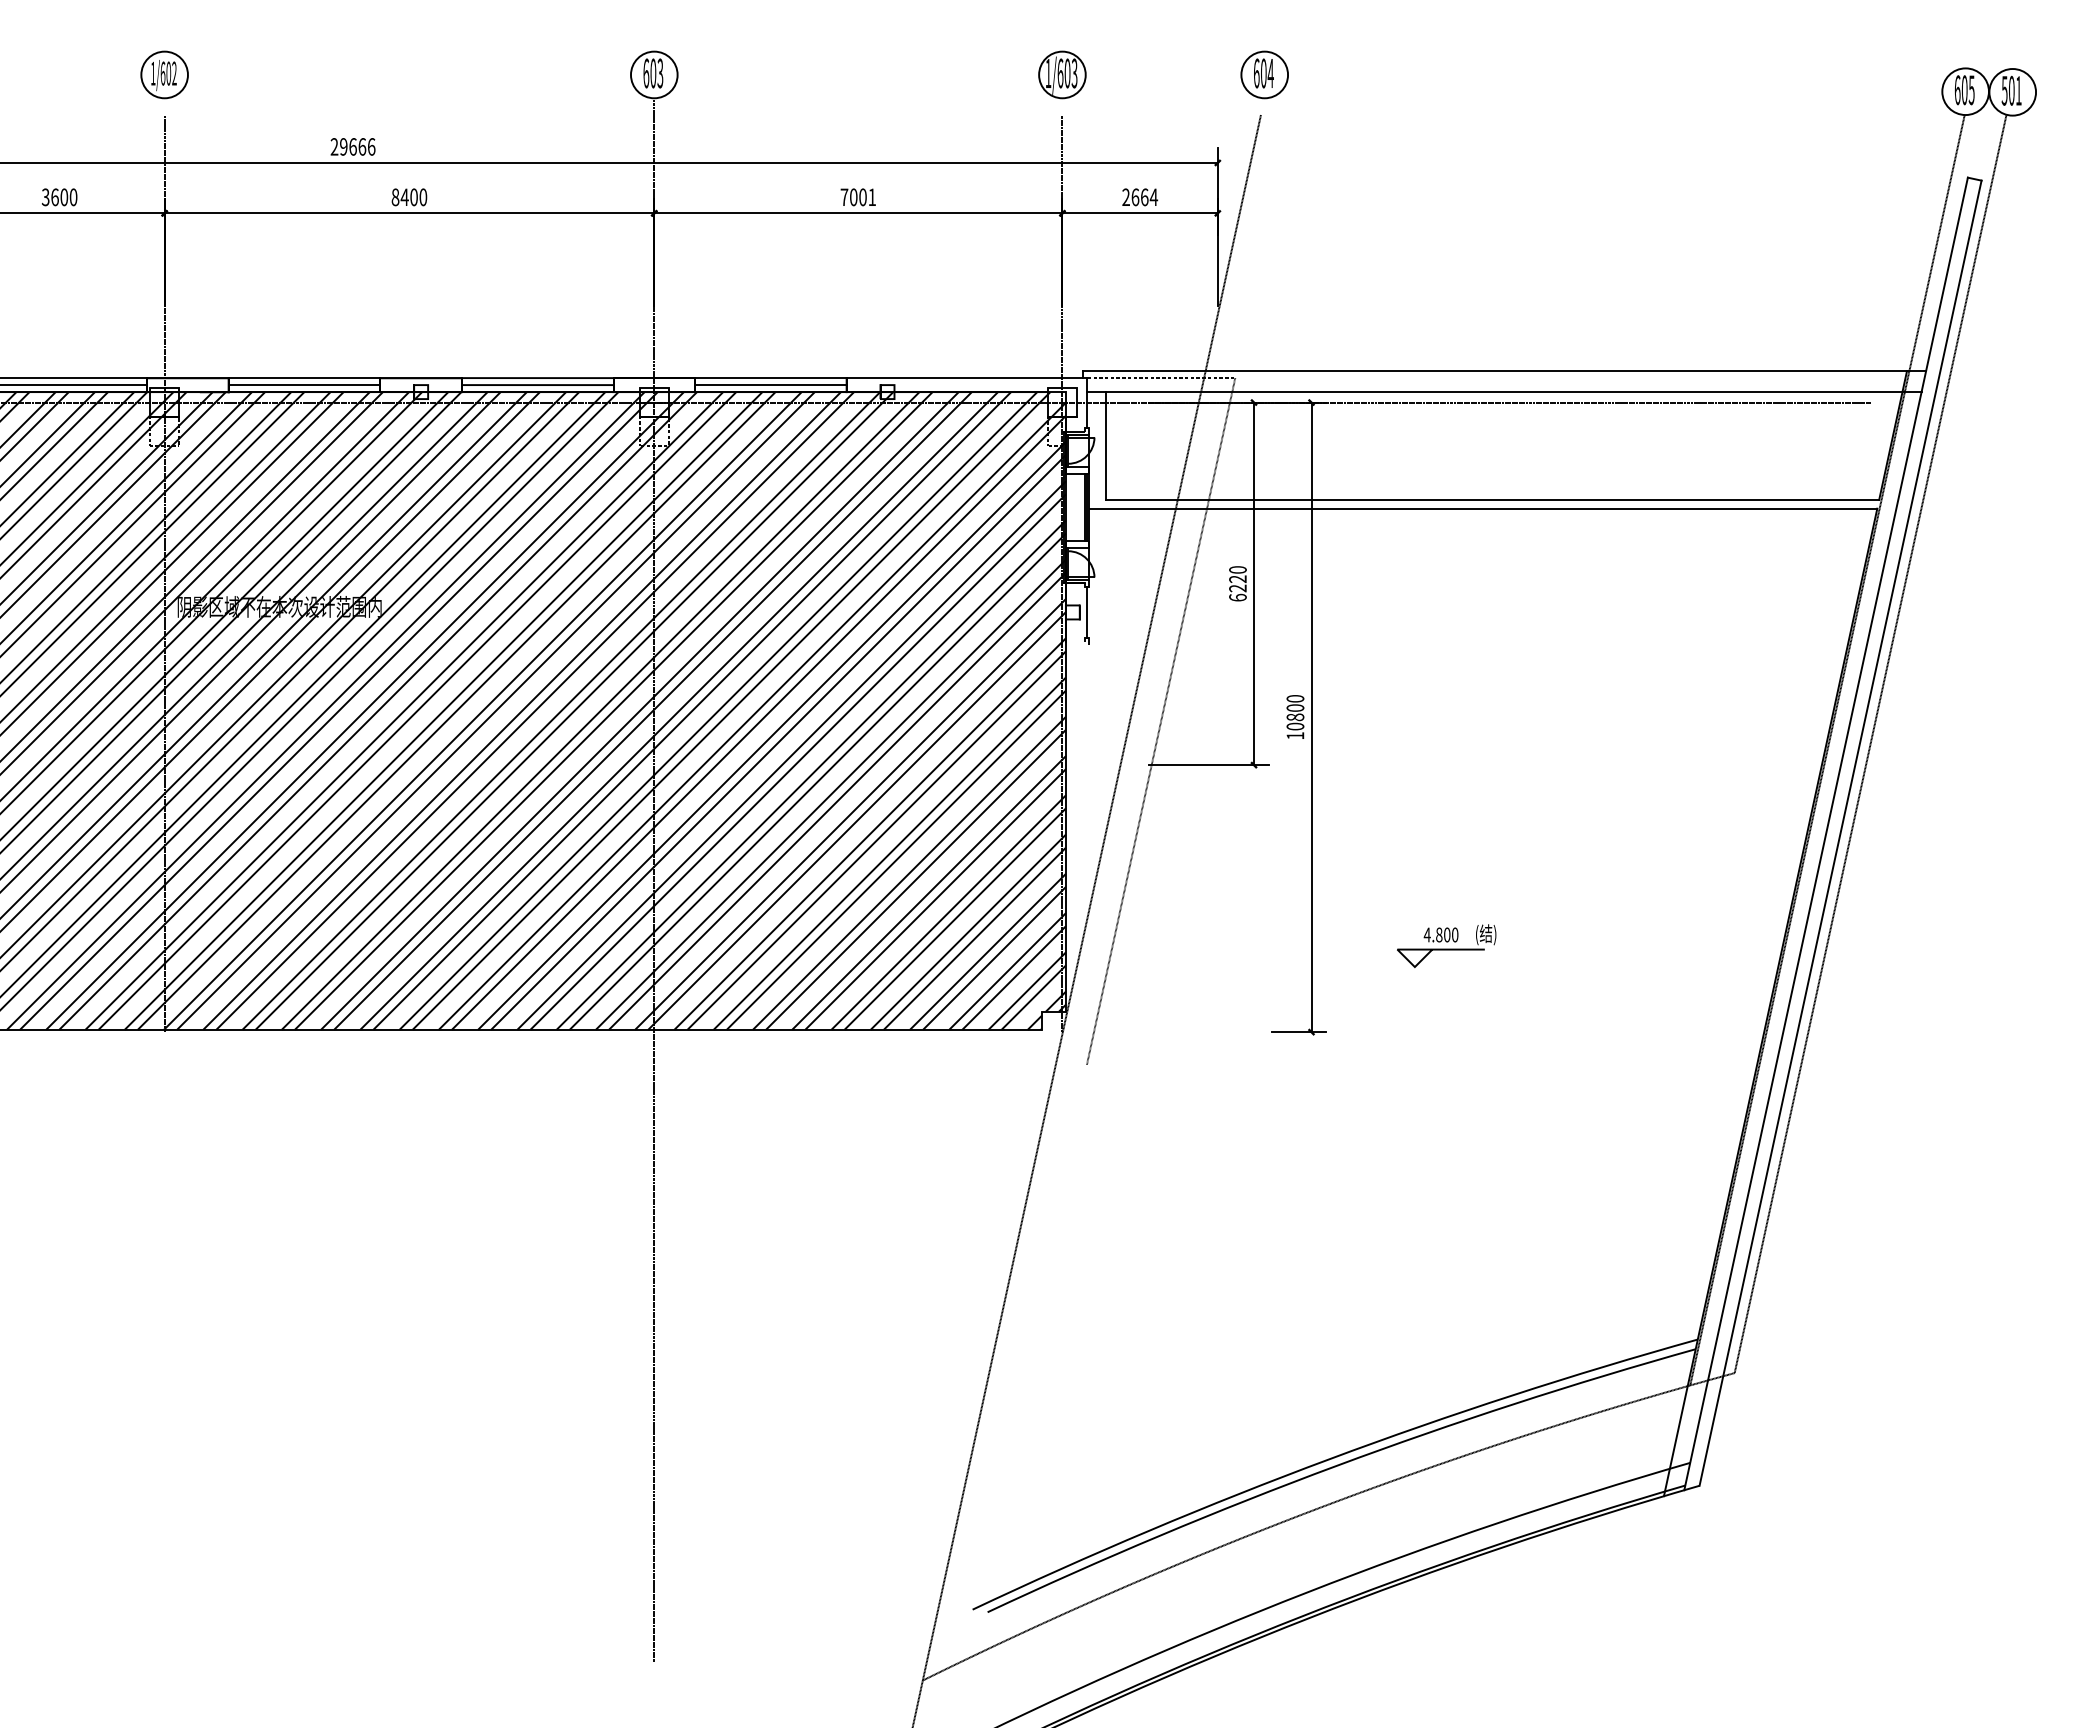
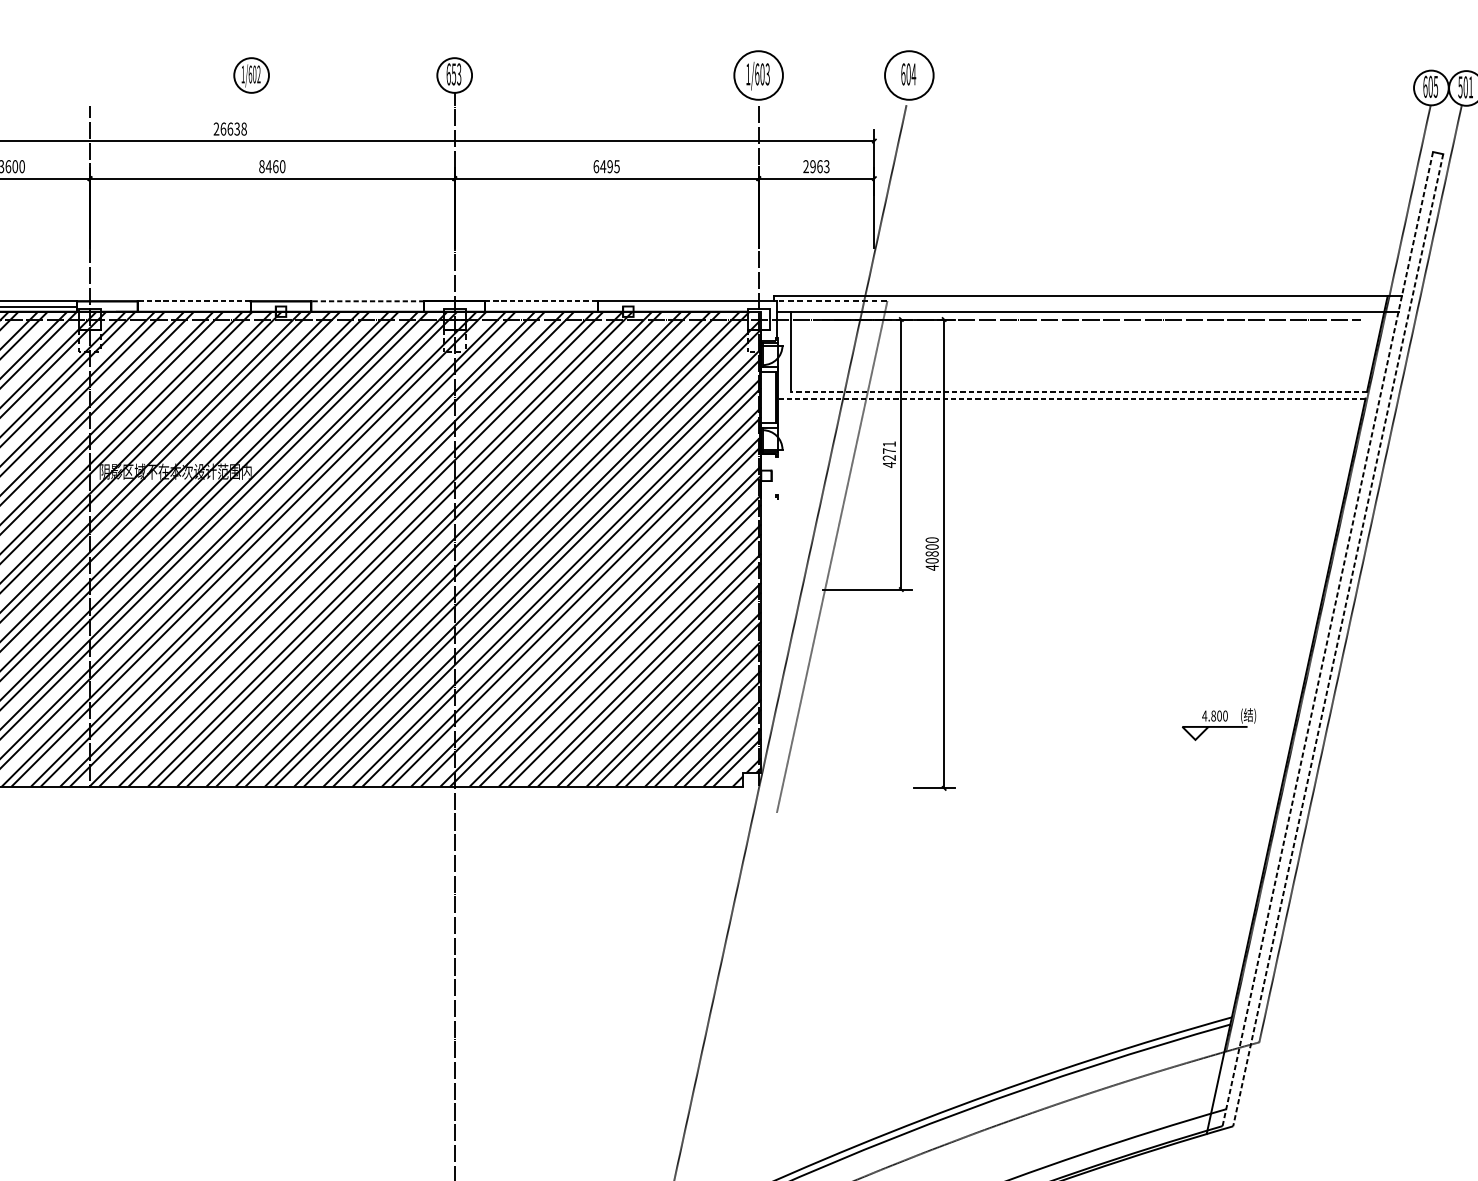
text: (653, 73) -> (454, 74), 603 -> 653
part: (164, 74) -> (251, 75), moved
circle: (1062, 74) -> (758, 75), size x1.4
circle: (1264, 74) -> (909, 75), size x1.4
text: (357, 146) -> (233, 128), 29666 -> 26638
text: (413, 197) -> (275, 166), 8400 -> 8460
text: (857, 197) -> (606, 166), 7001 -> 6495
text: (1144, 197) -> (819, 166), 2664 -> 2963
line: (304, 378) -> (194, 301), solid -> dashed
line: (537, 378) -> (367, 301), solid -> dashed
line: (770, 378) -> (541, 301), solid -> dashed
line: (304, 385) -> (194, 306), removed
line: (537, 385) -> (367, 306), removed
line: (770, 385) -> (541, 306), removed
line: (1492, 499) -> (1078, 391), solid -> dashed
line: (1483, 508) -> (1072, 398), solid -> dashed
text: (1237, 583) -> (889, 454), 6220 -> 4271
line: (1086, 612) -> (776, 475), removed
text: (1295, 735) -> (932, 567), 10800 -> 40800
line: (1840, 833) -> (1338, 640), solid -> dashed
line: (1826, 834) -> (1327, 641), solid -> dashed
part: (1446, 946) -> (1219, 724), moved

